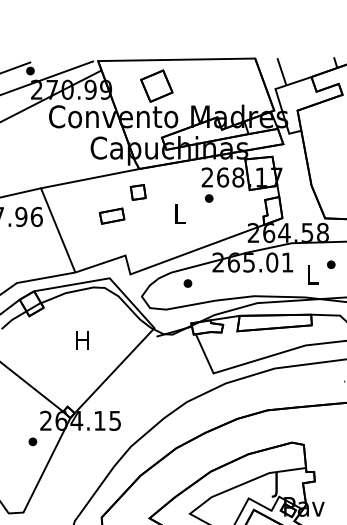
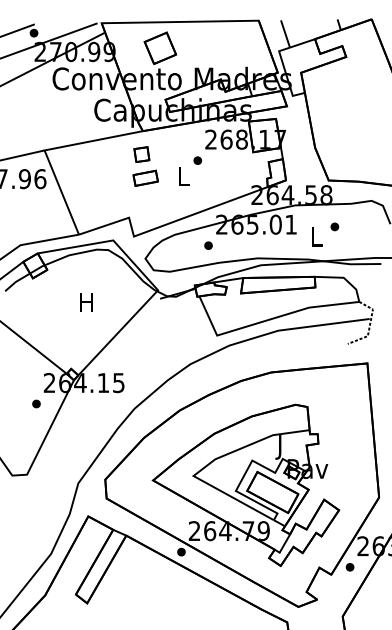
part: (208, 198) -> (197, 160), moved
part: (111, 215) -> (145, 177), moved
part: (187, 283) -> (208, 245), moved

